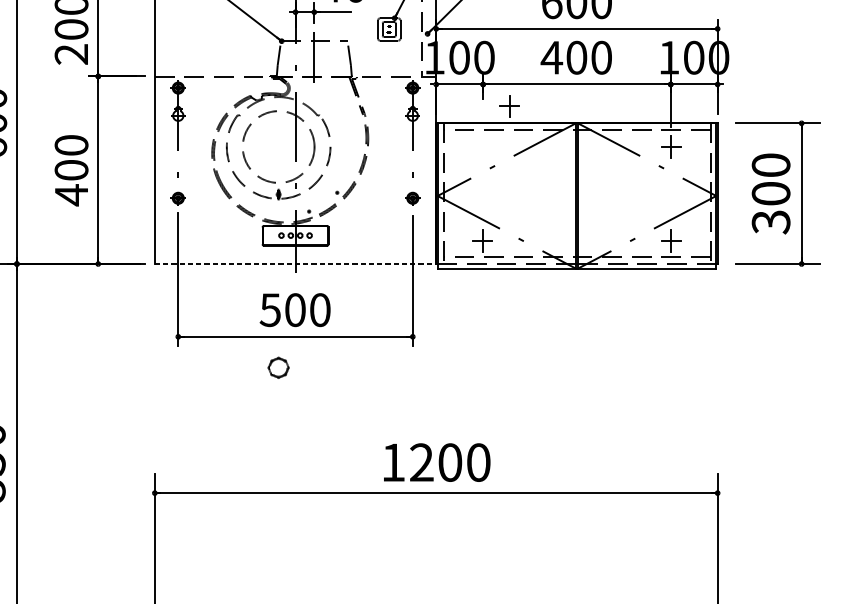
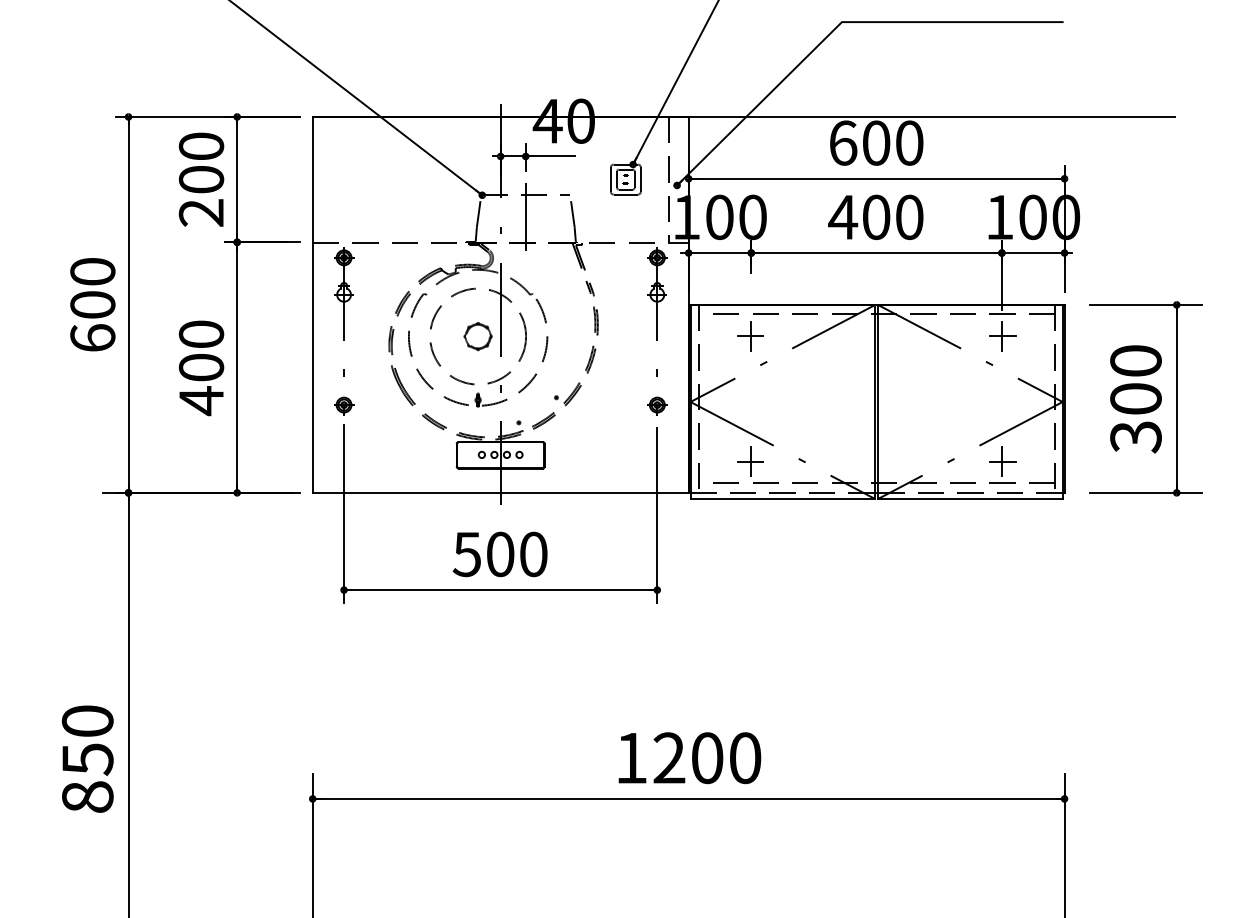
part: (509, 106) -> (750, 336), moved
line: (295, 263) -> (500, 492), dashed -> solid
part: (278, 367) -> (477, 336), moved

